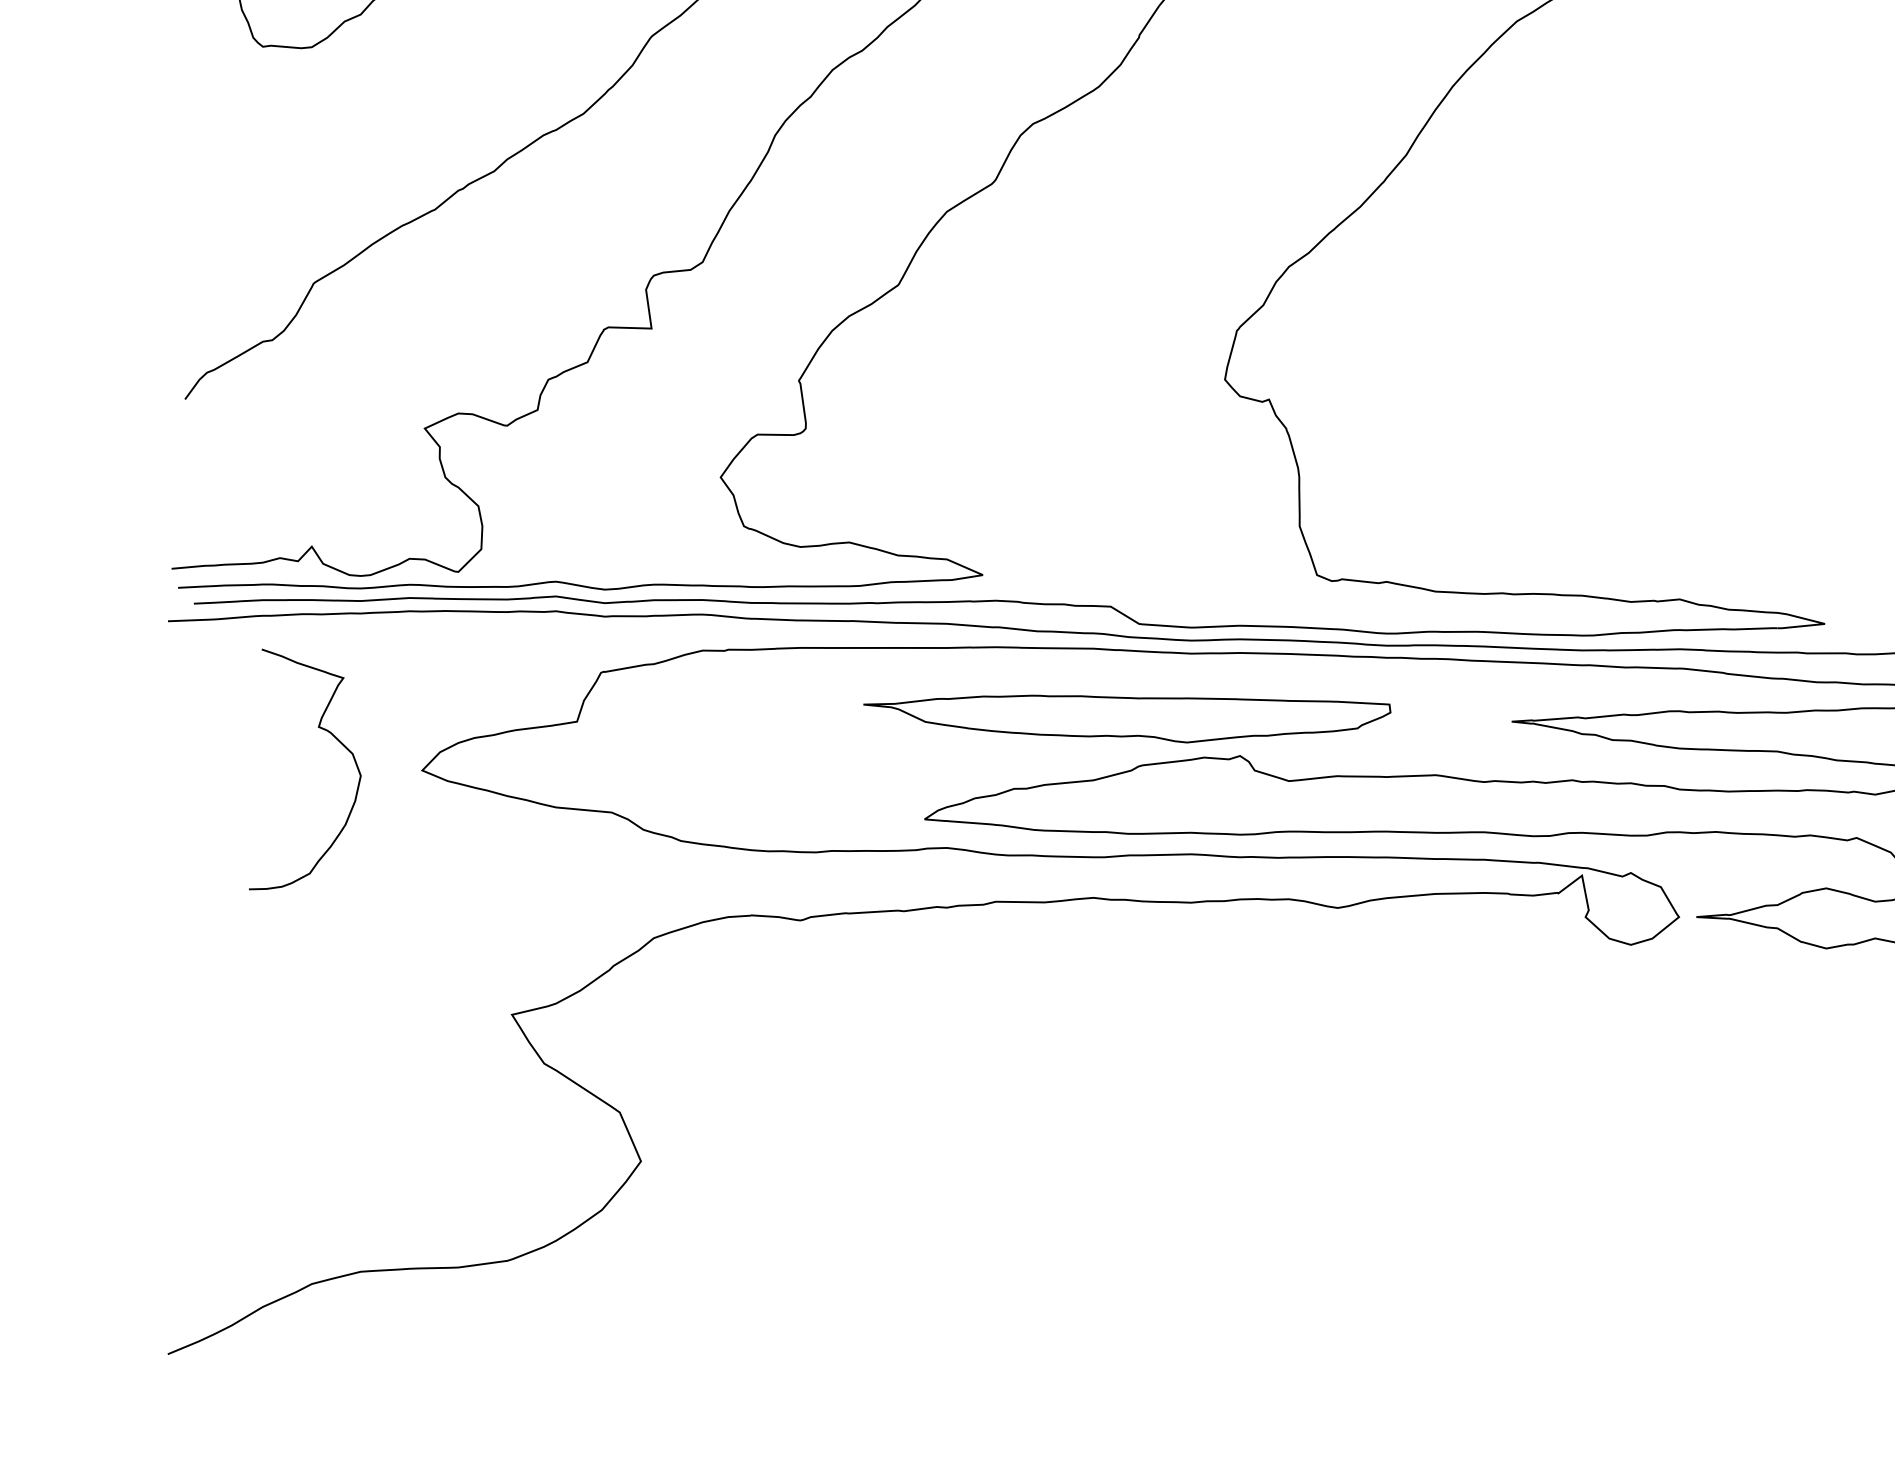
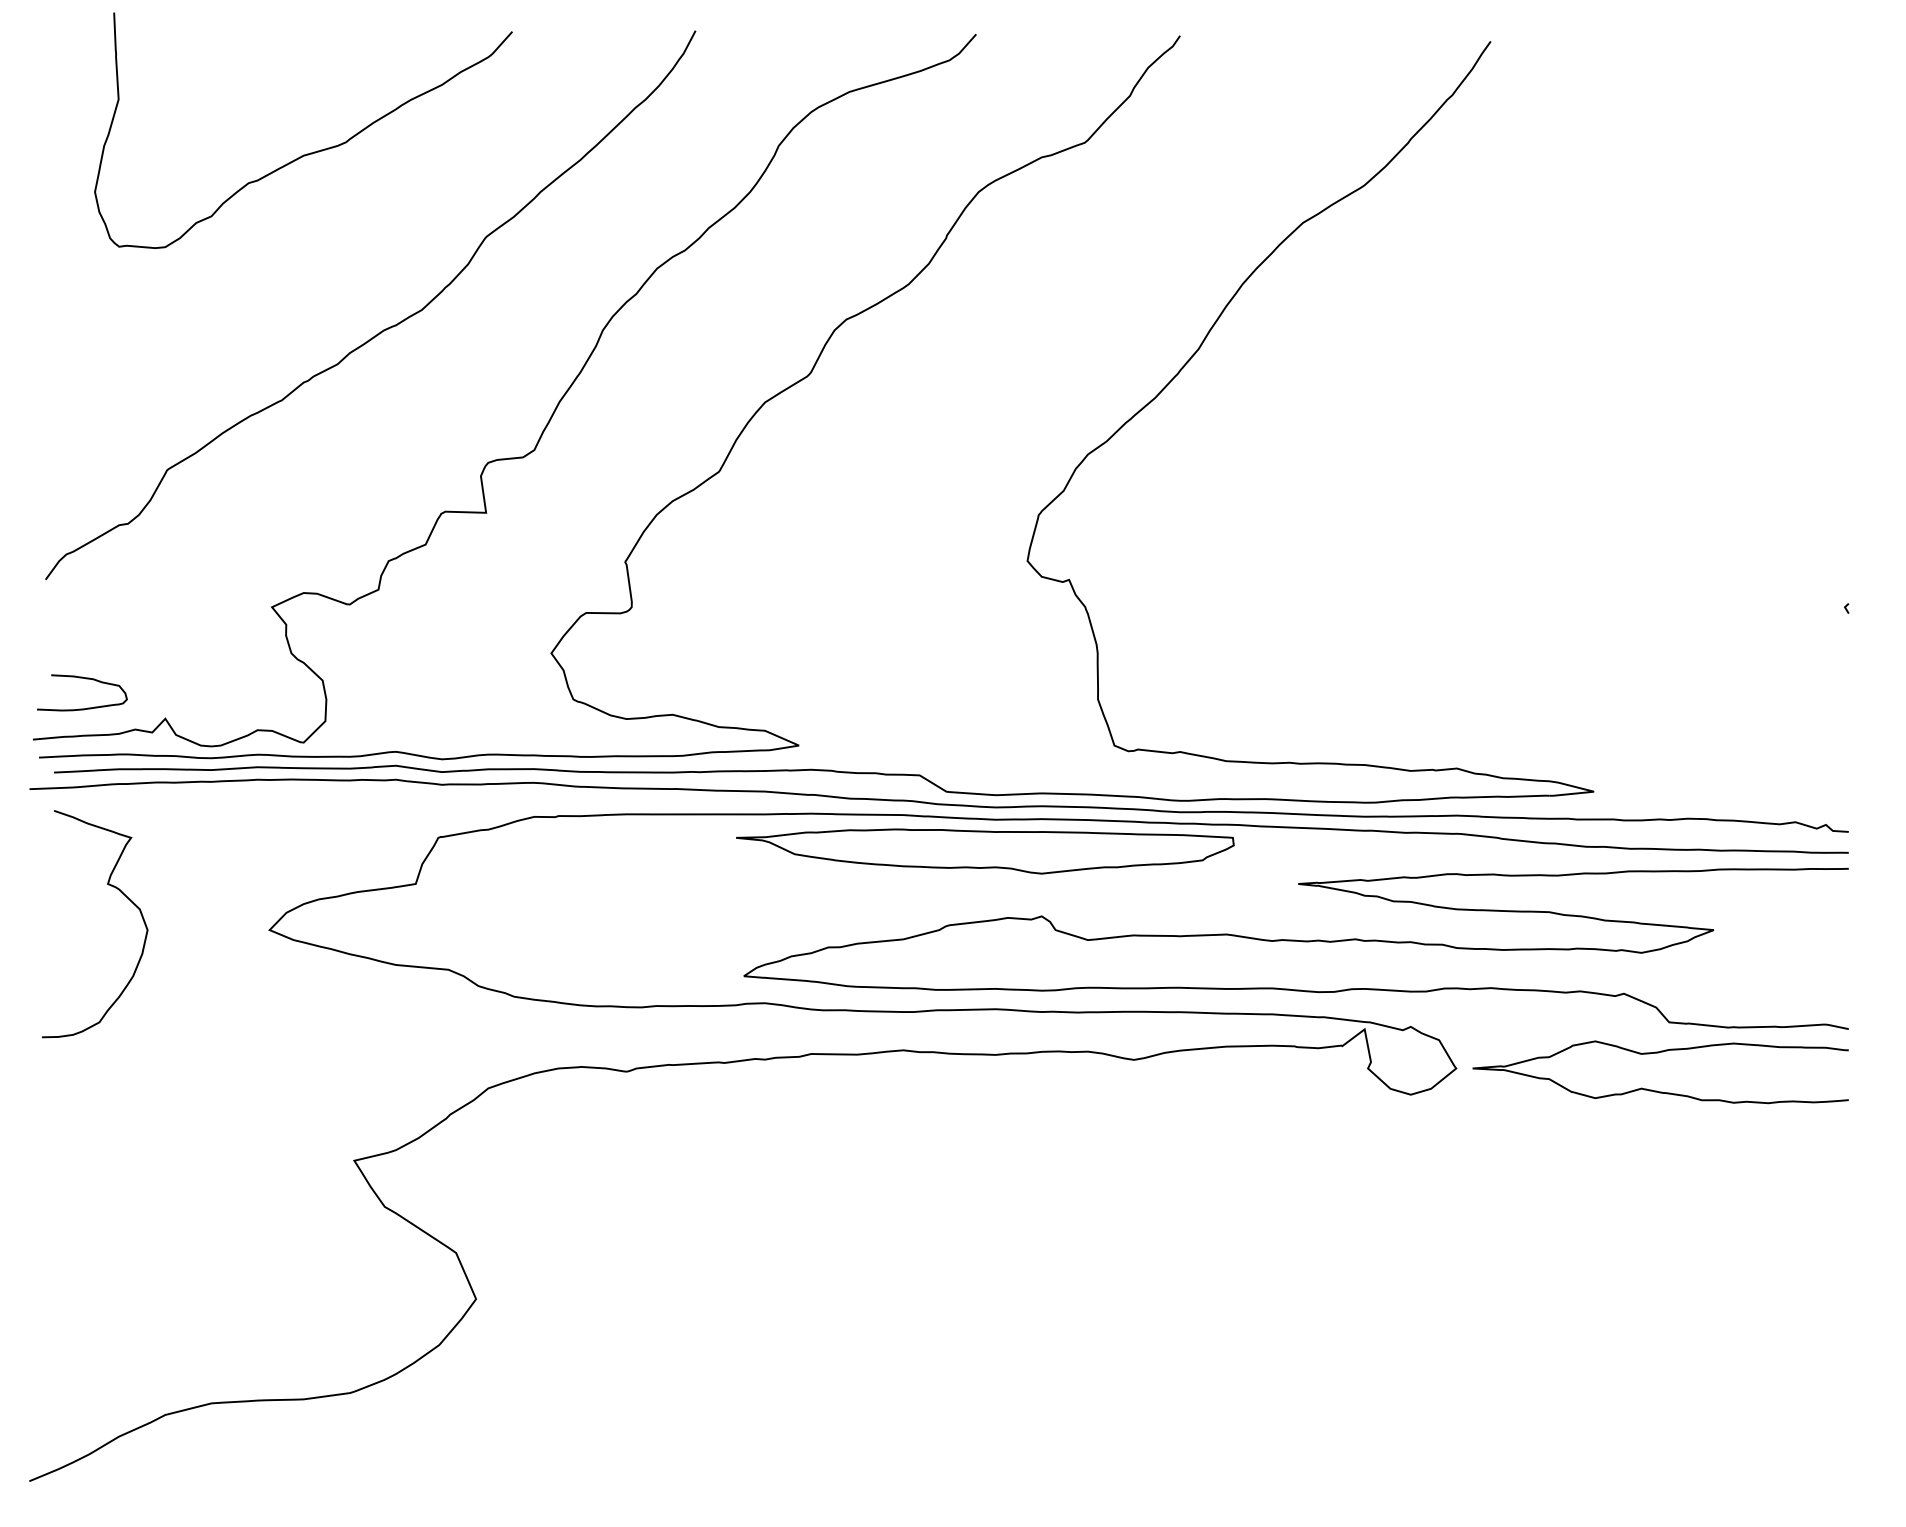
curve: (227, 505) -> (85, 679), added
part: (1127, 719) -> (985, 851), moved
curve: (334, 738) -> (122, 894), moved

